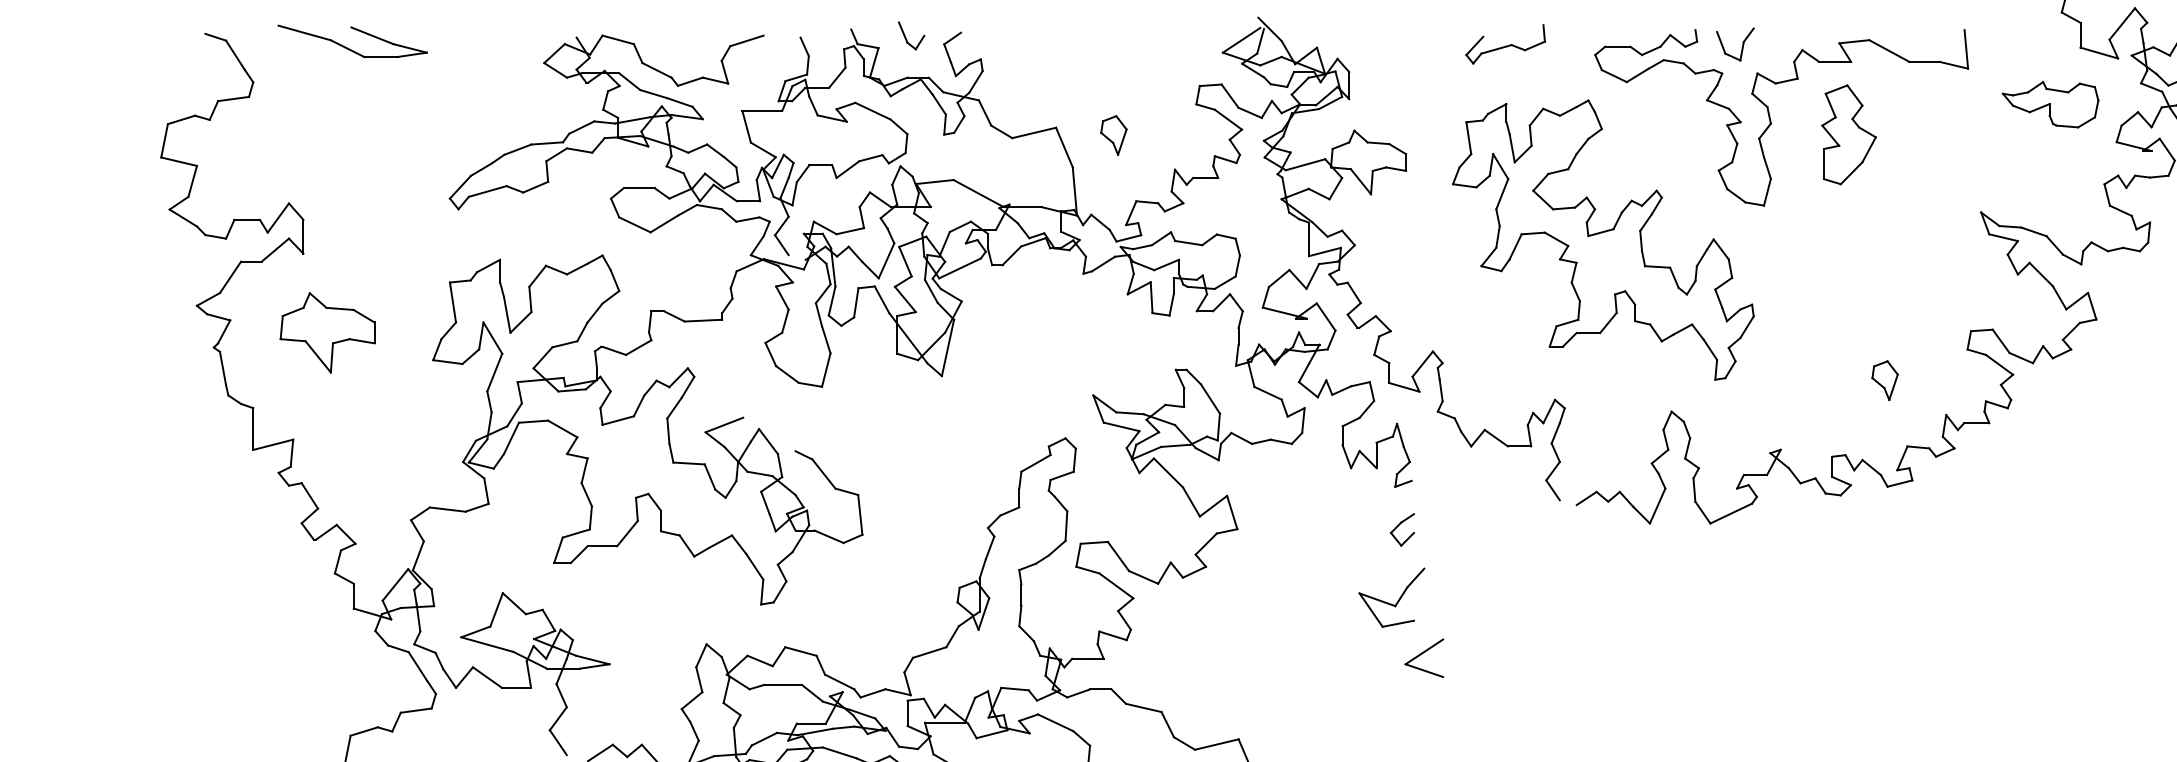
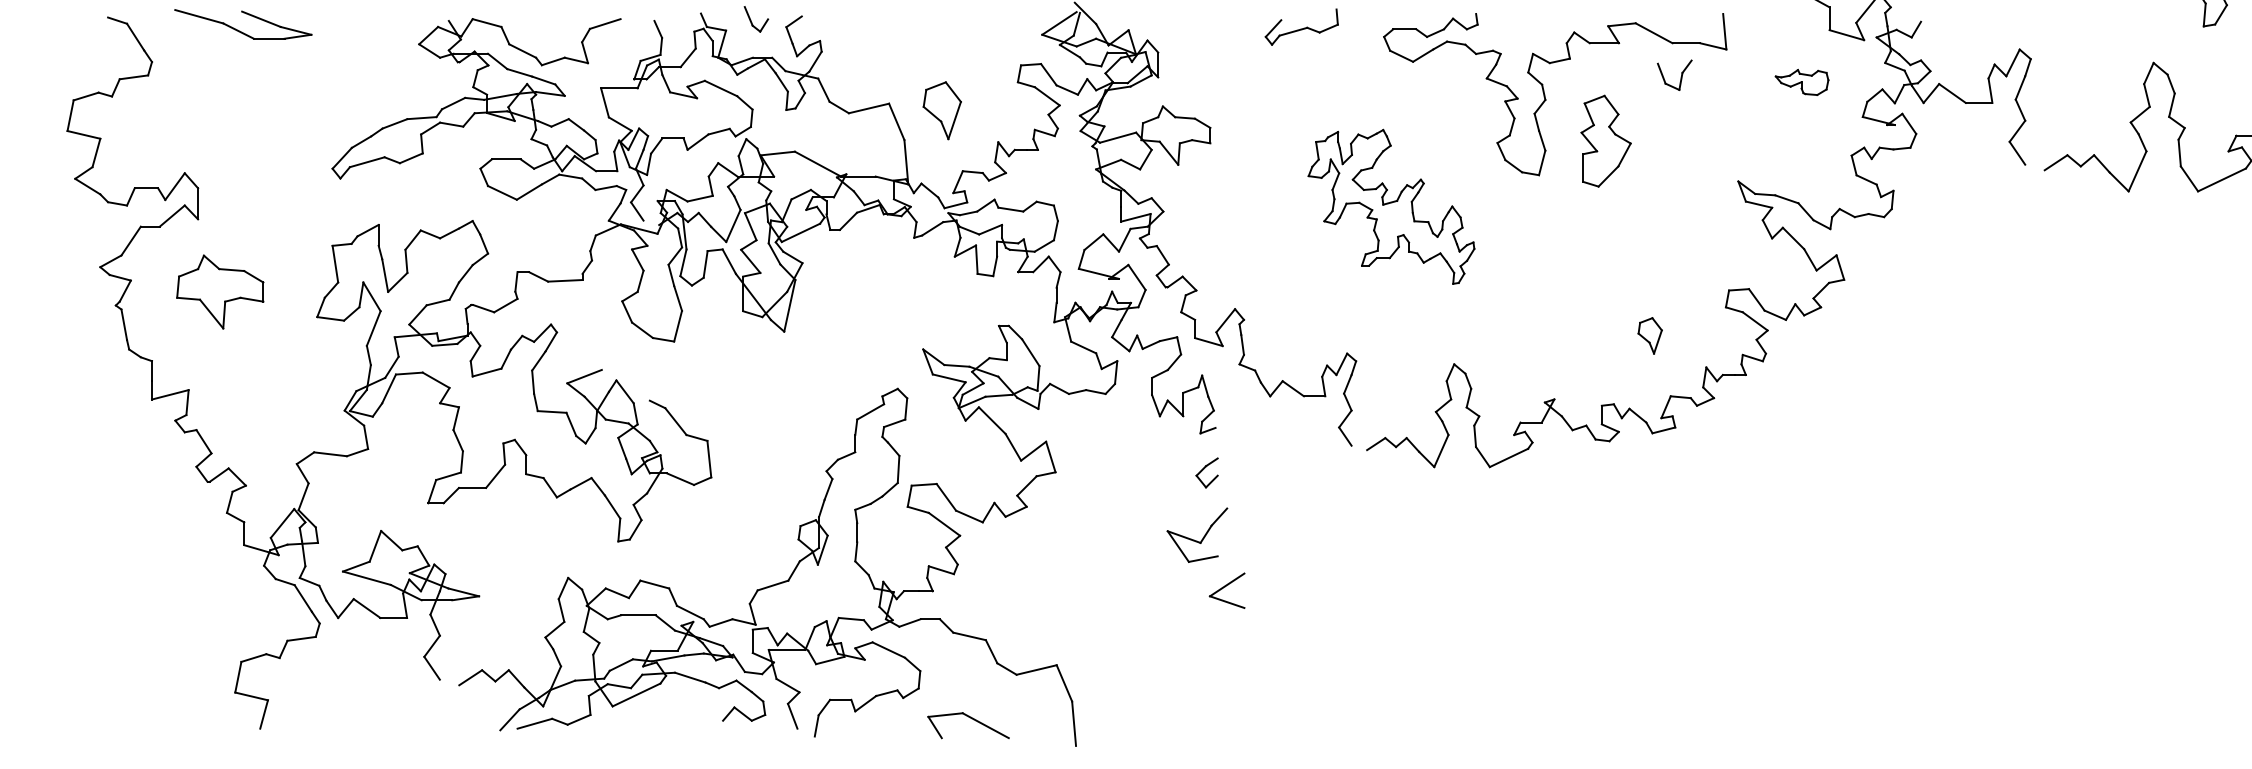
part: (1741, 46) -> (1680, 77), moved
part: (2049, 104) -> (1801, 82), size x0.6
part: (1848, 134) -> (1605, 140), moved
part: (1113, 135) -> (941, 110), size x1.6
part: (1603, 239) -> (1391, 206), size x0.6

